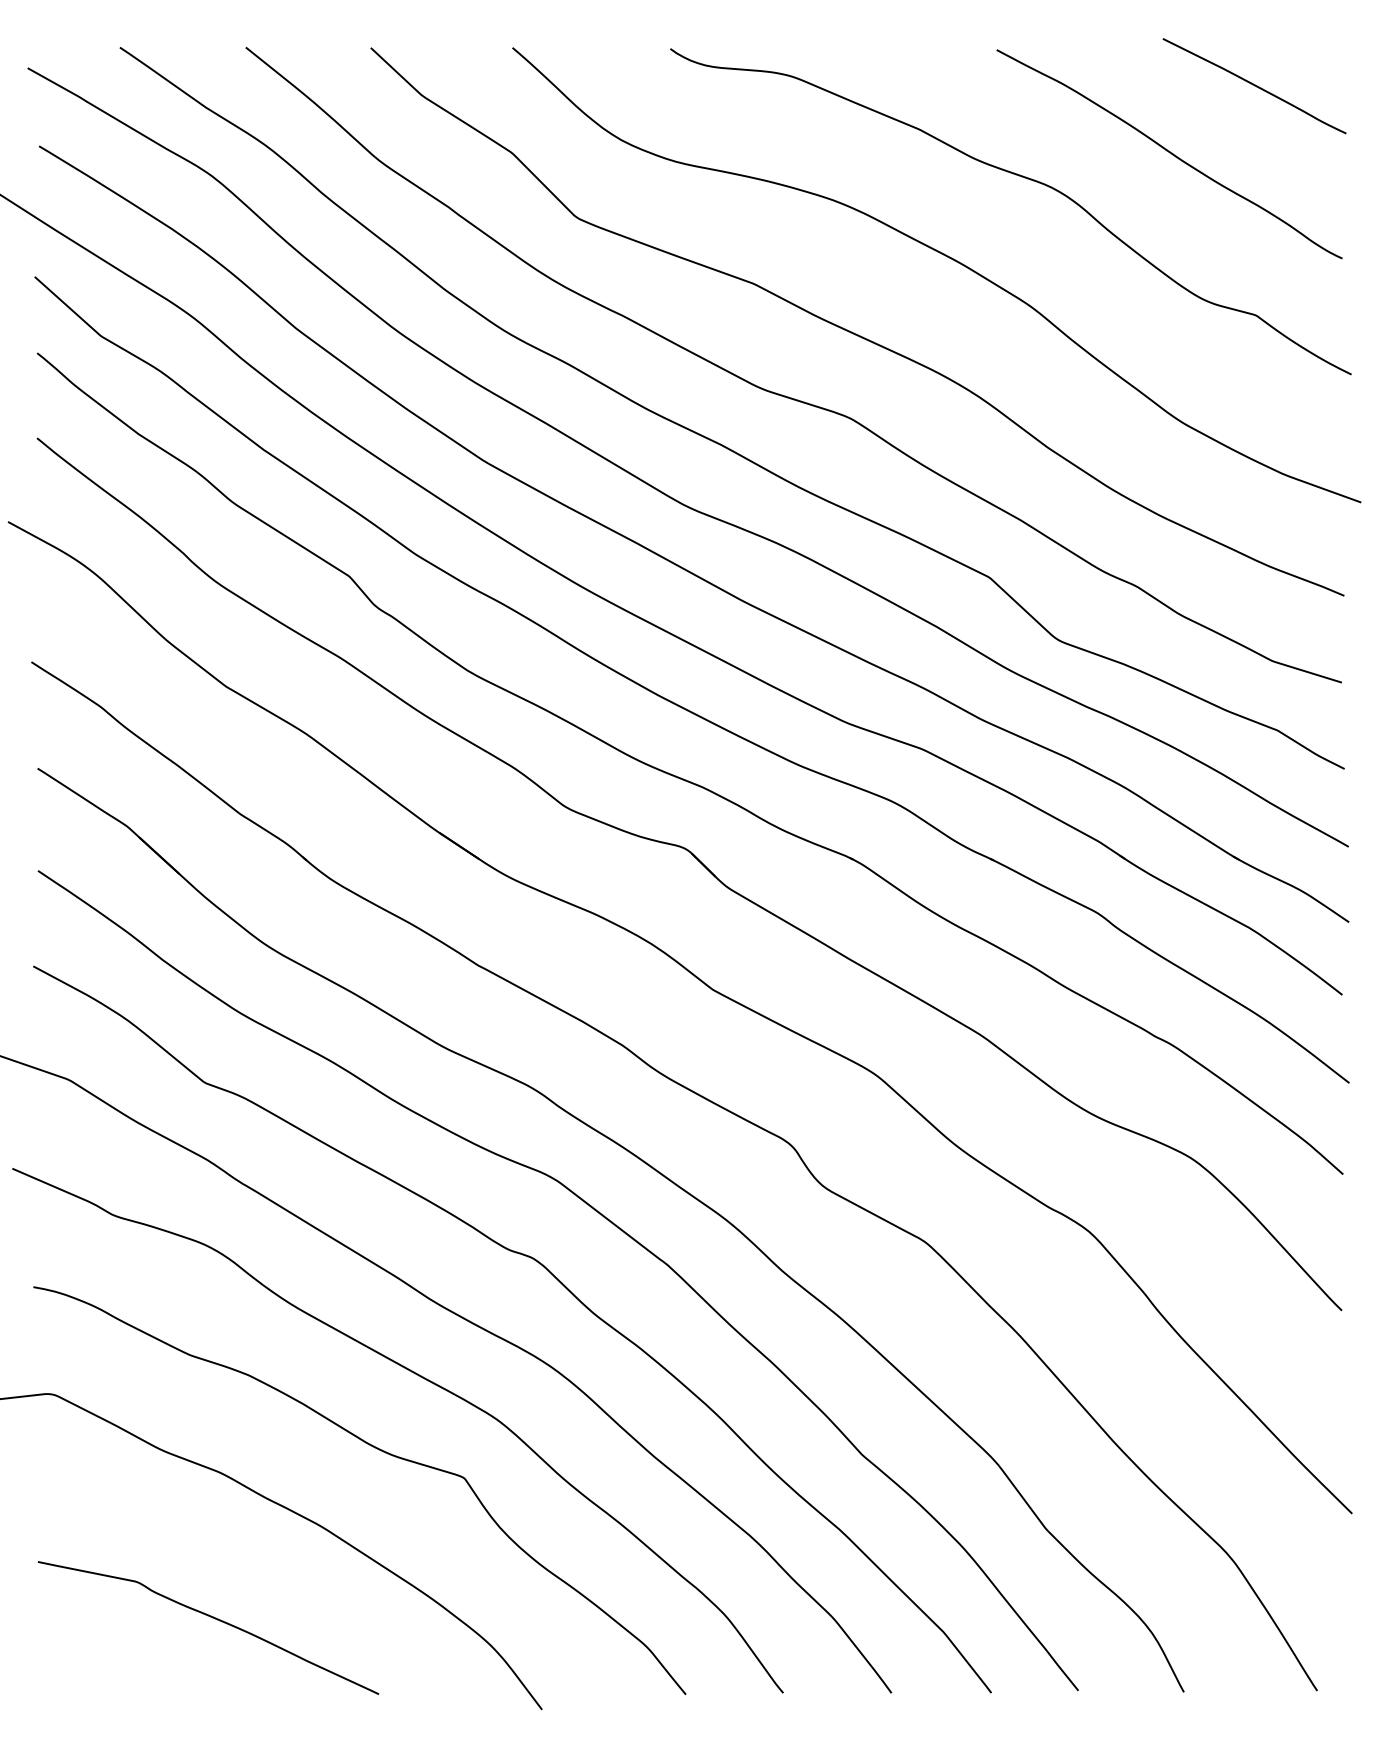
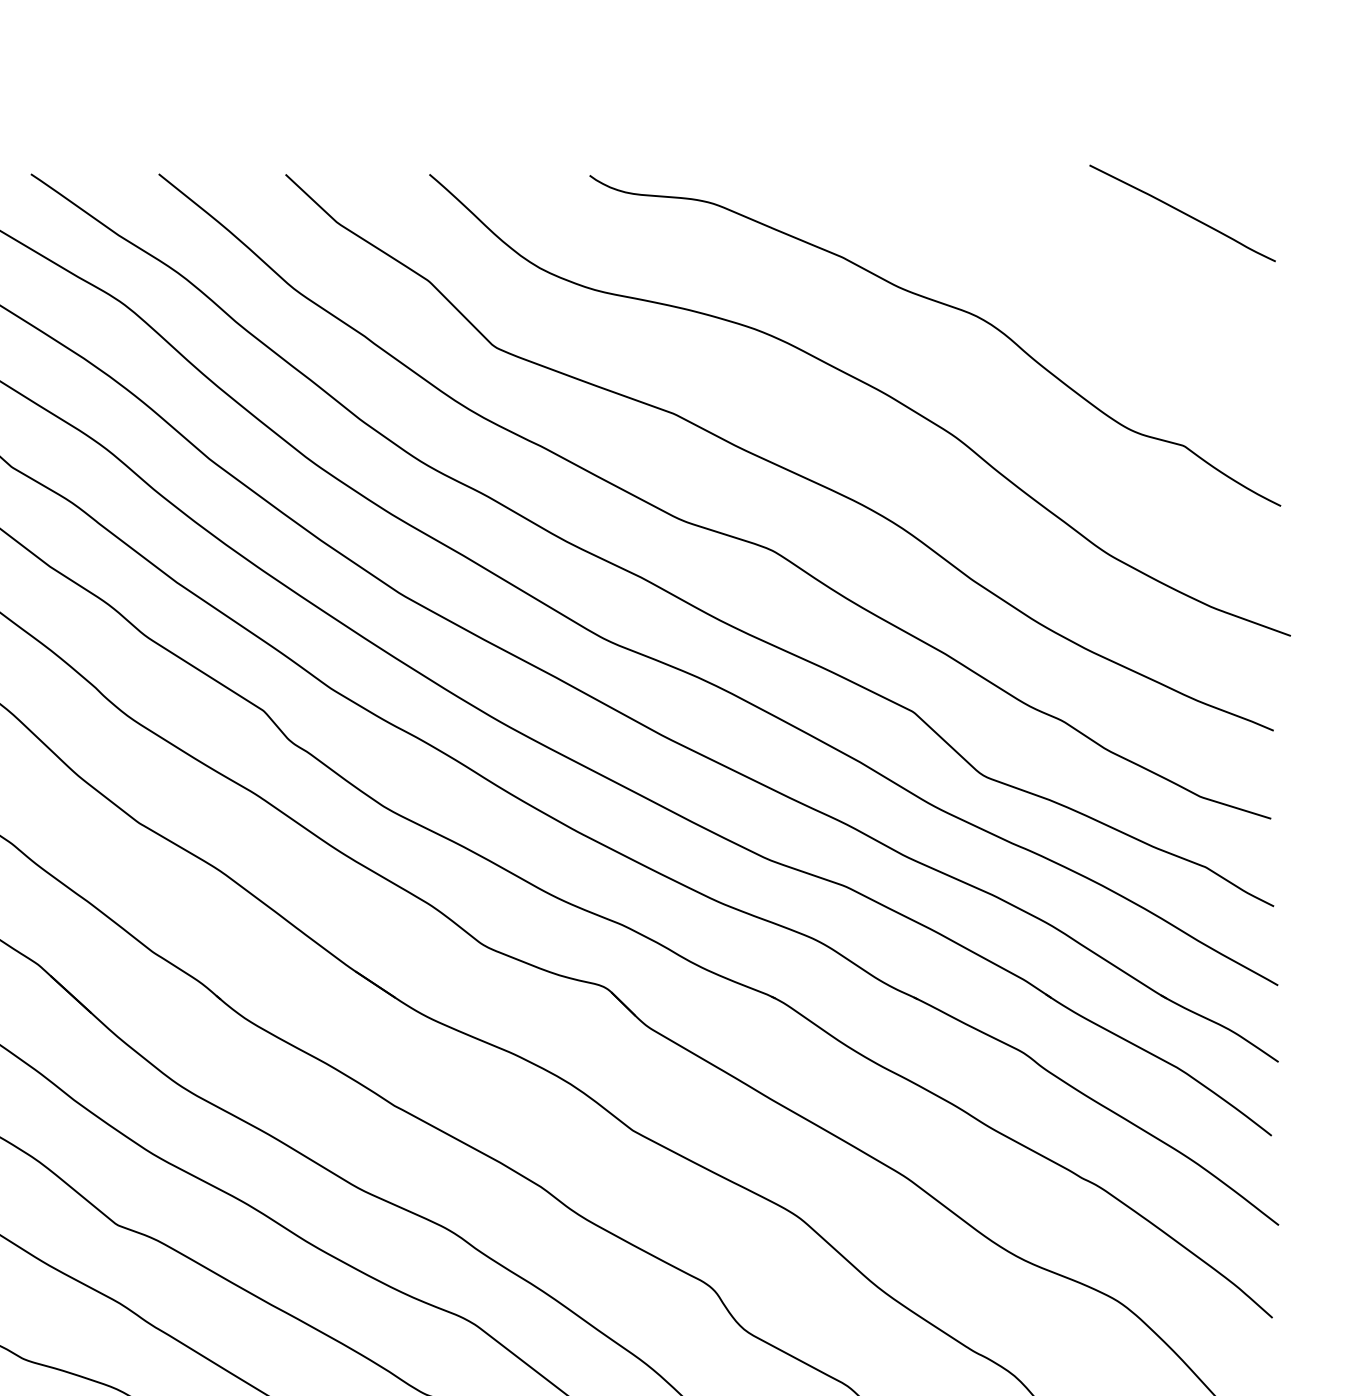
curve: (1169, 153) -> (1096, 281), removed

